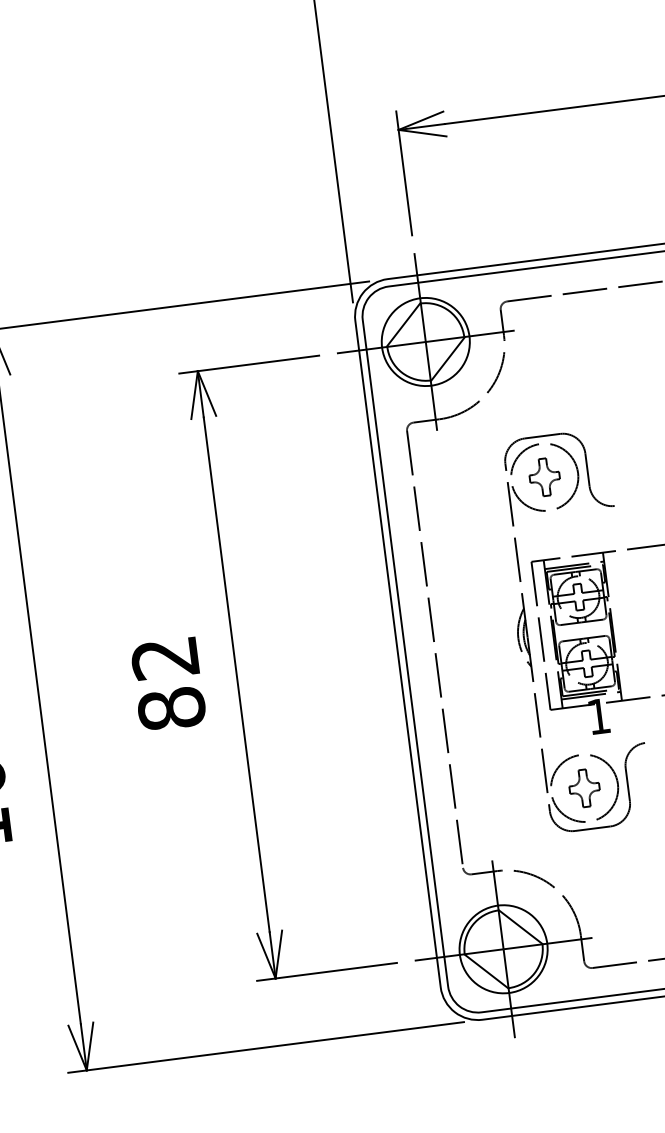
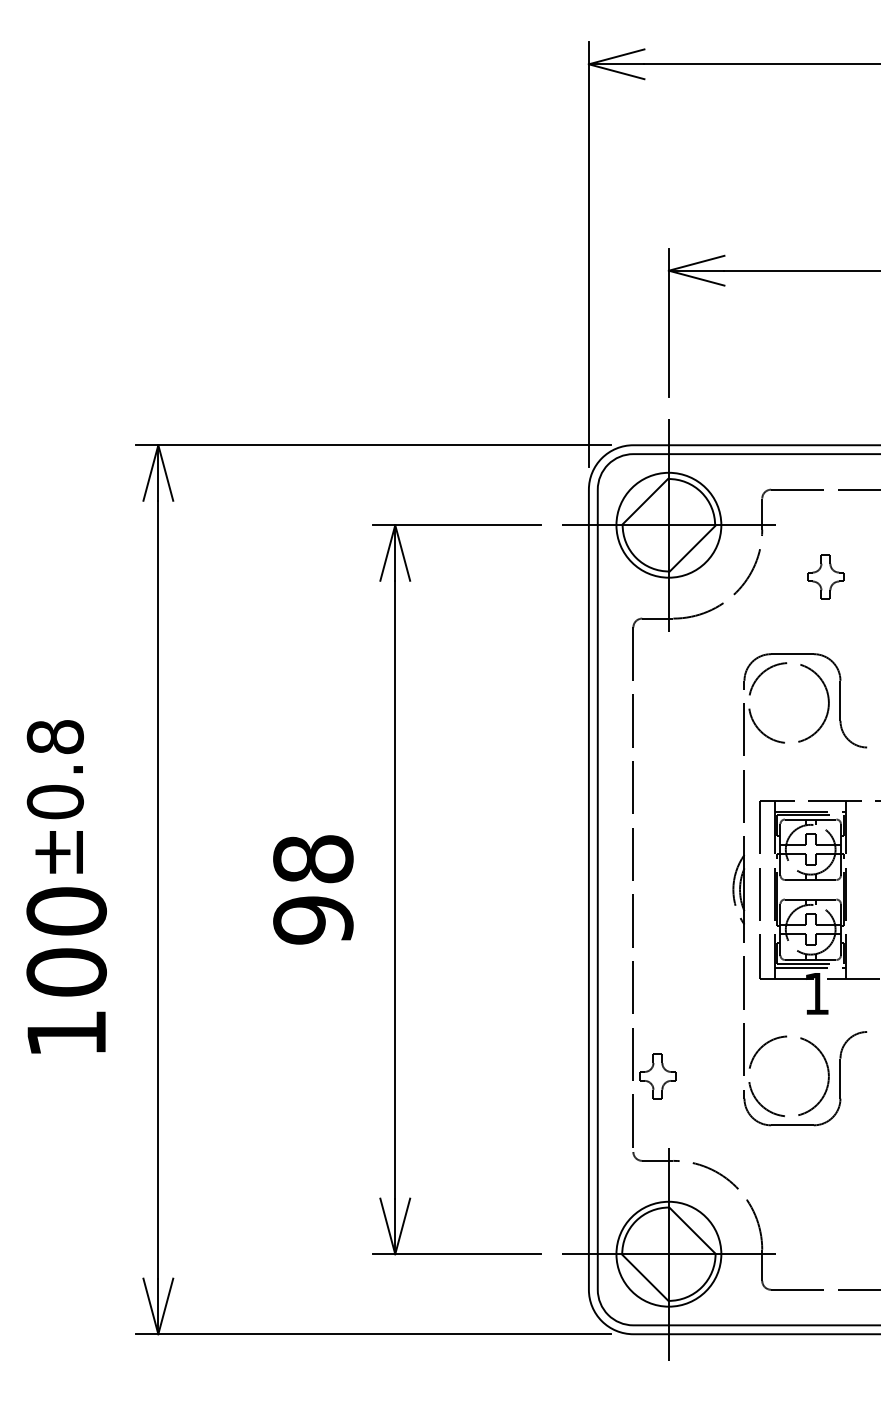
part: (544, 476) -> (825, 576), moved
text: (168, 683) -> (313, 889), 82 -> 98
part: (584, 788) -> (657, 1076), moved

